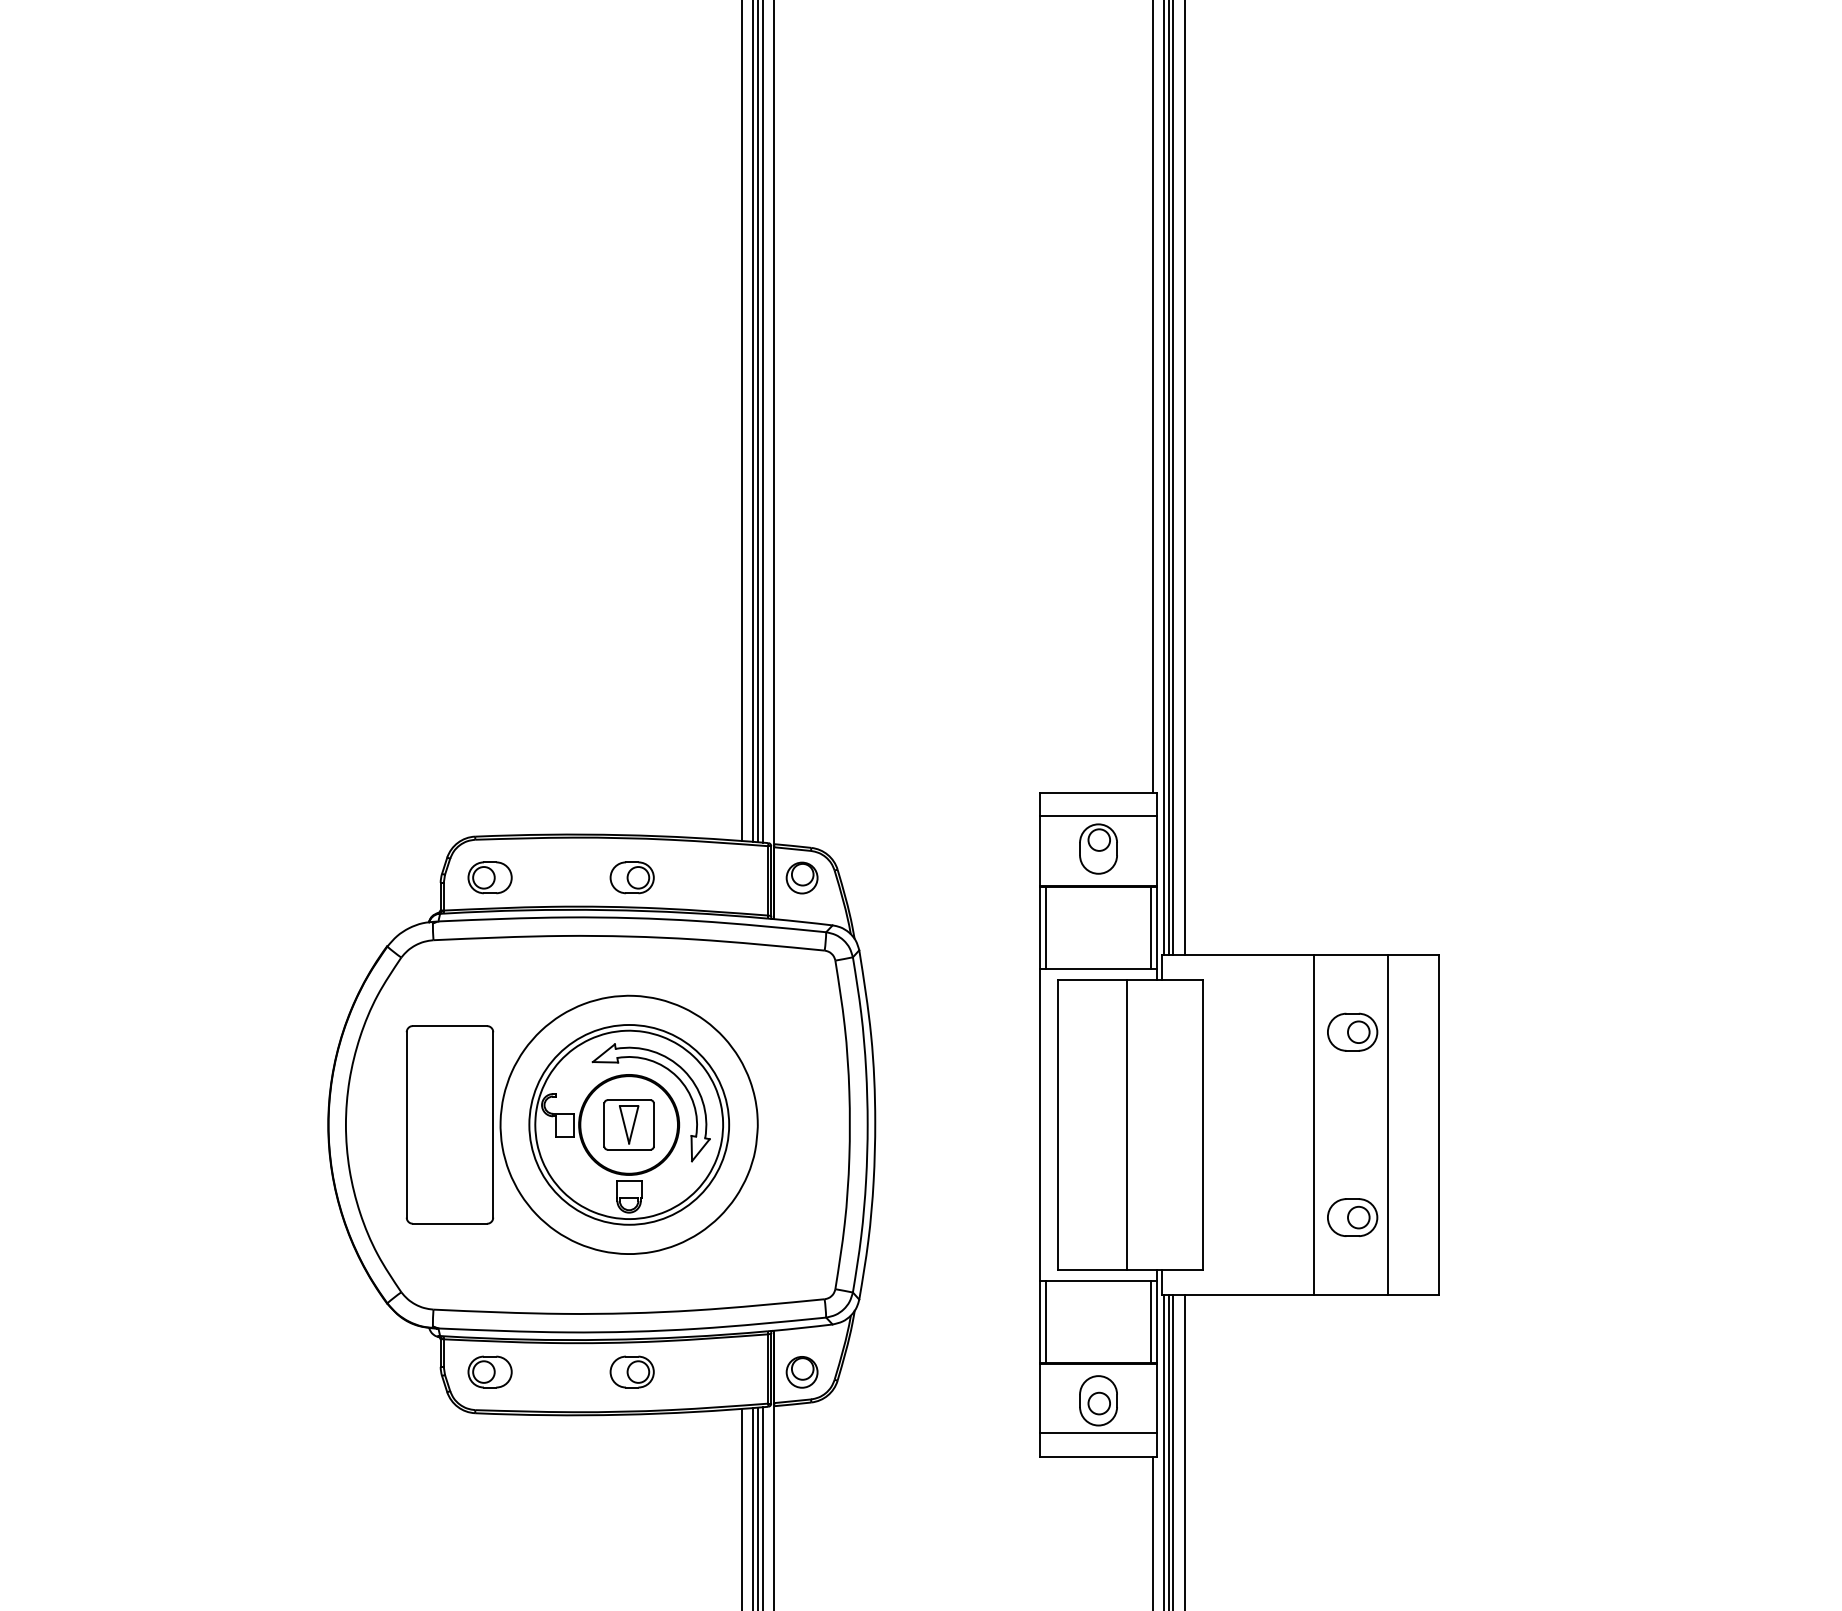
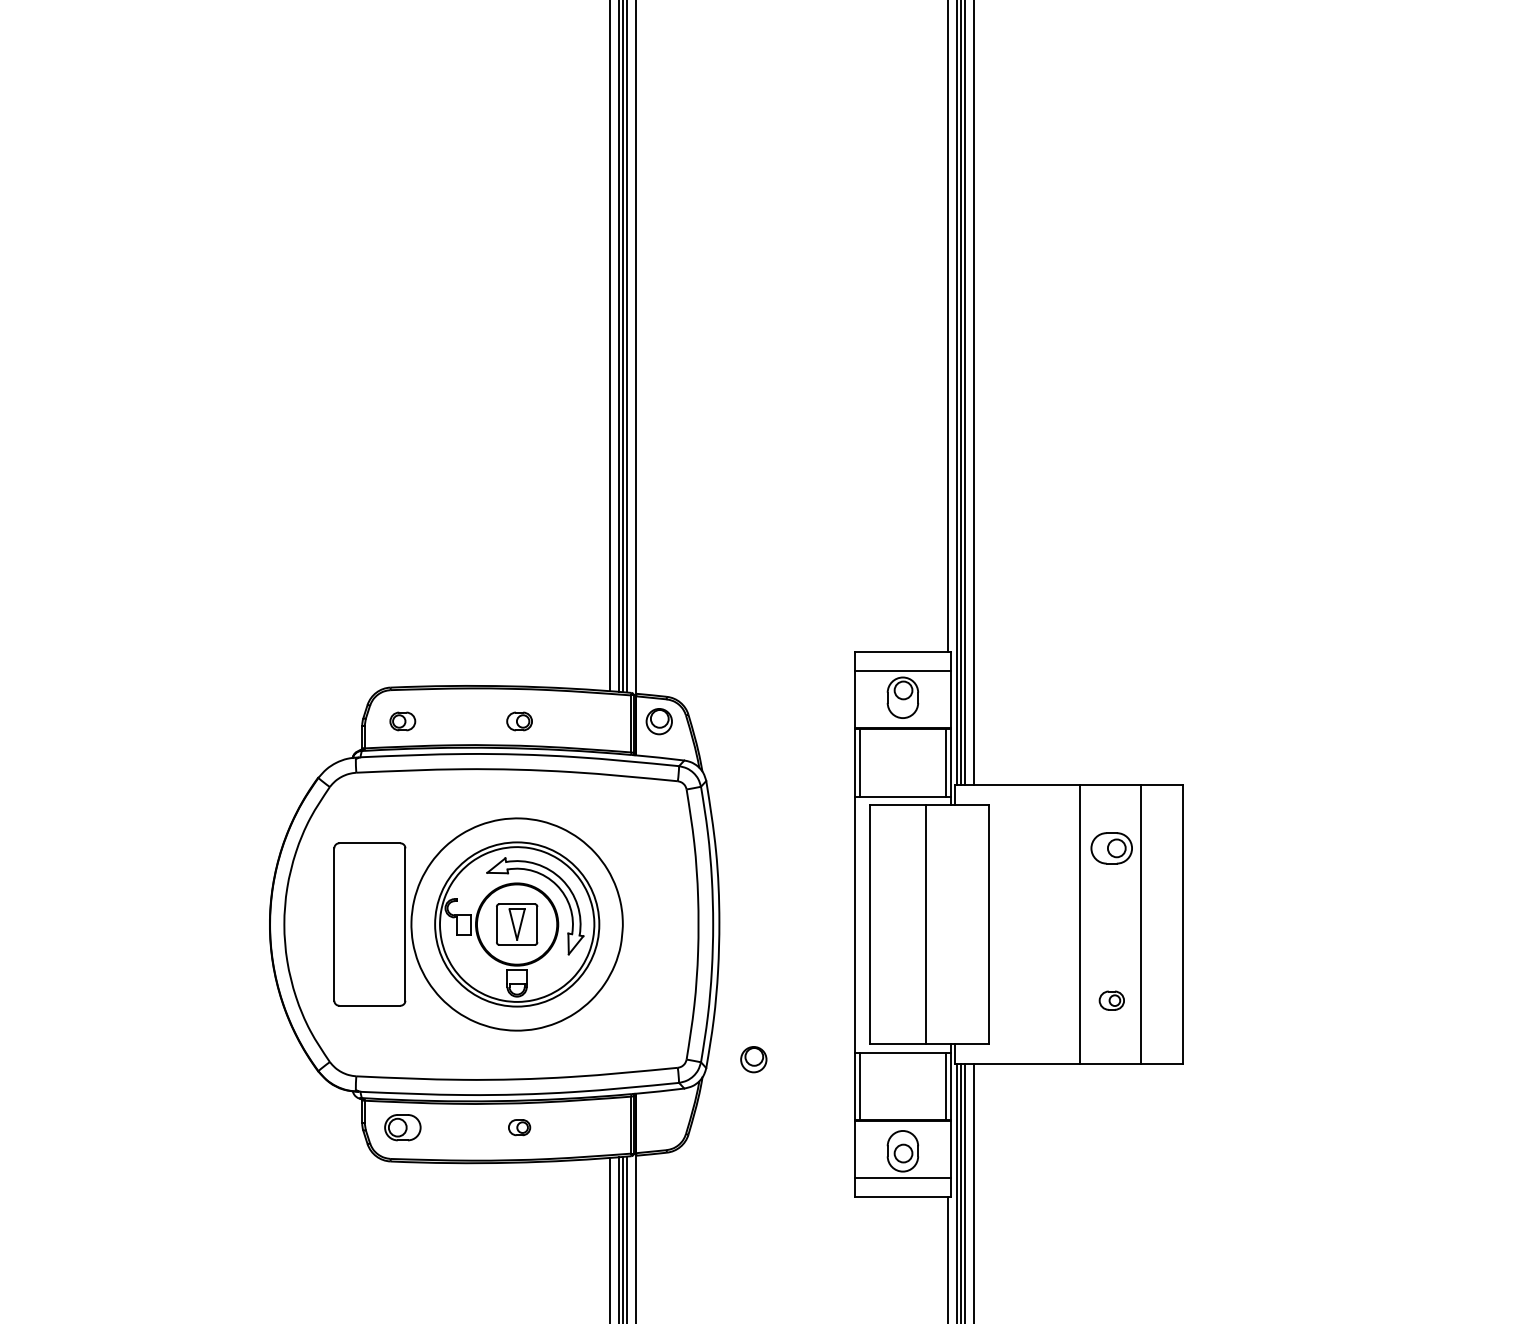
part: (489, 877) -> (402, 721), size x0.7
part: (631, 877) -> (519, 721), size x0.7
part: (1352, 1217) -> (1111, 1000), size x0.6
part: (631, 1371) -> (519, 1127), size x0.6
part: (801, 1372) -> (753, 1059), moved

